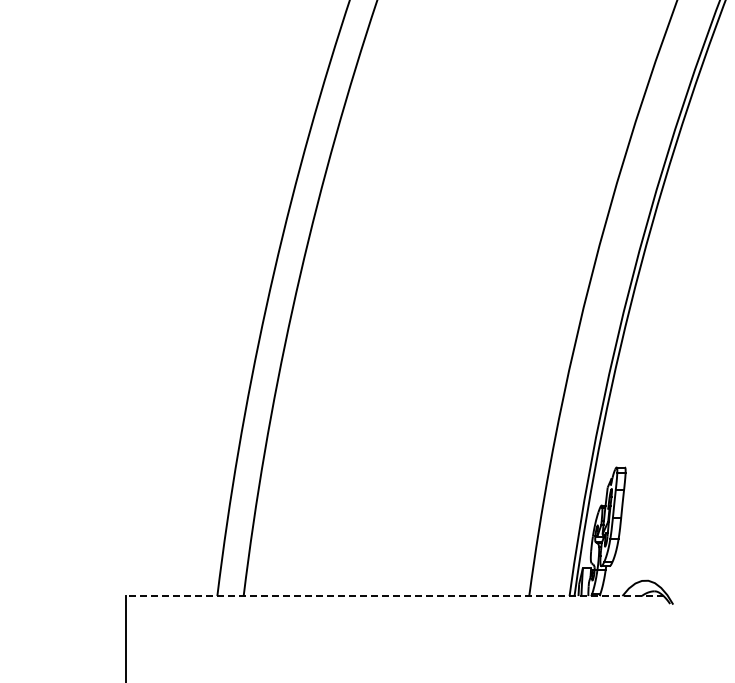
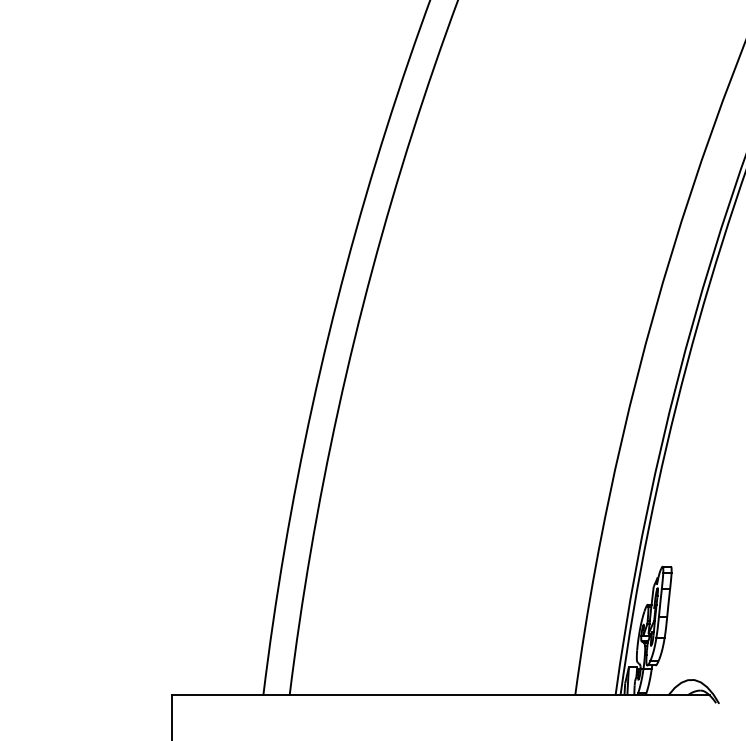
line: (394, 596) -> (440, 695), dashed -> solid

